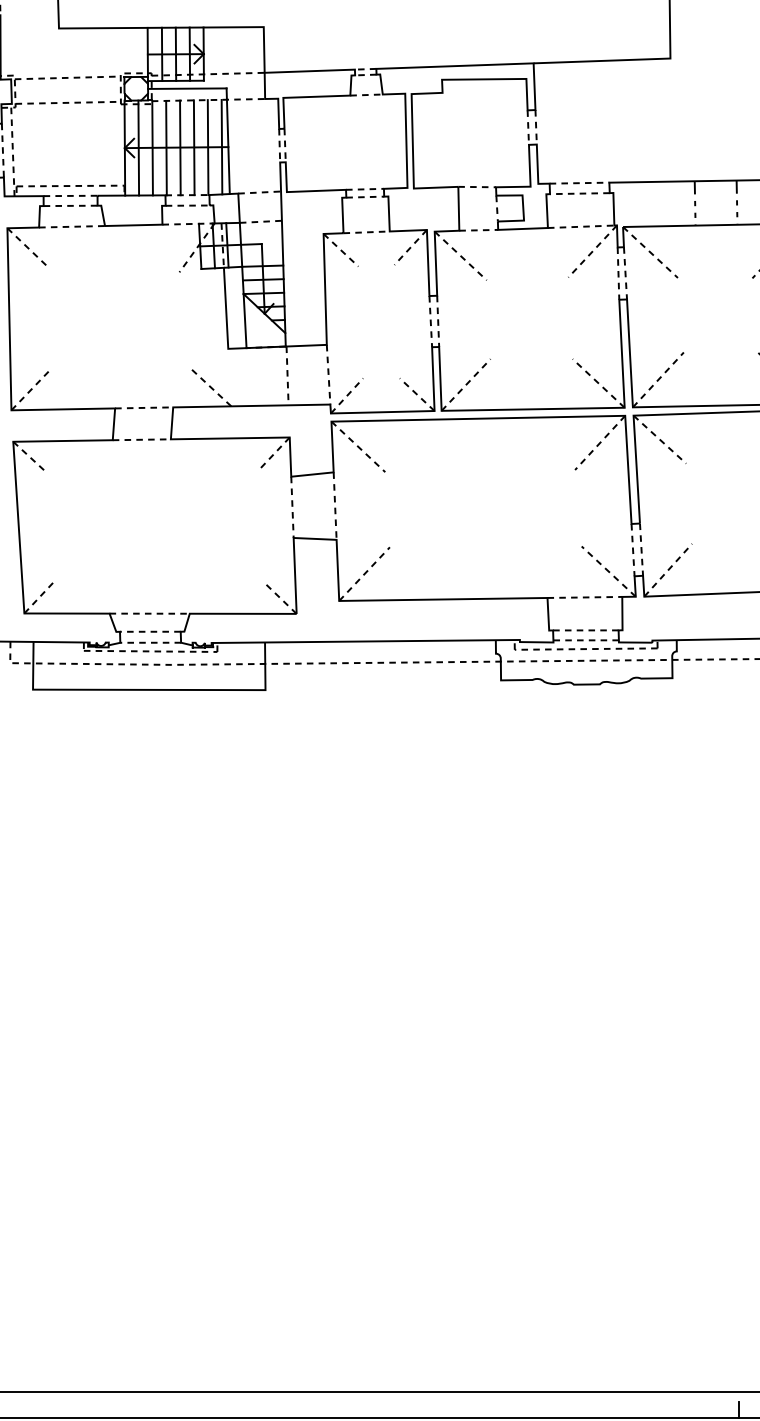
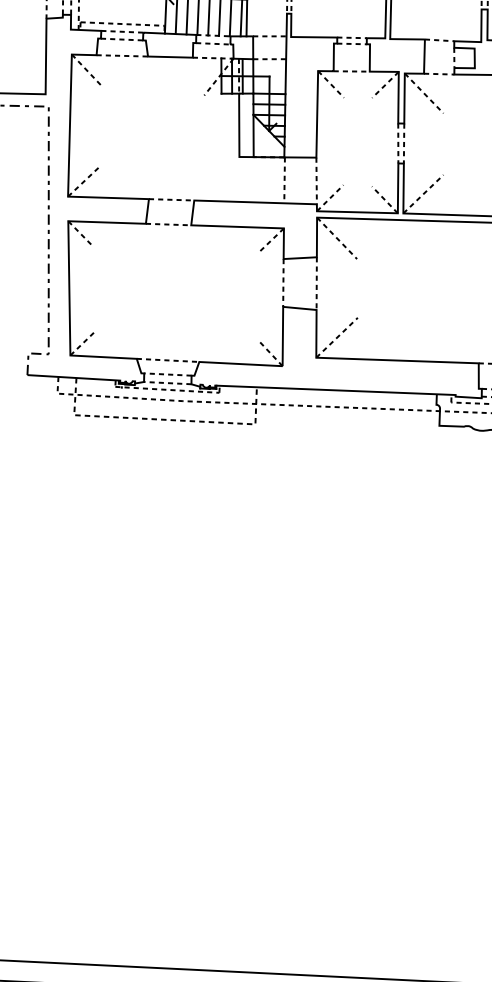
line: (210, 387) -> (224, 186), removed
line: (149, 689) -> (165, 419), solid -> dashed

